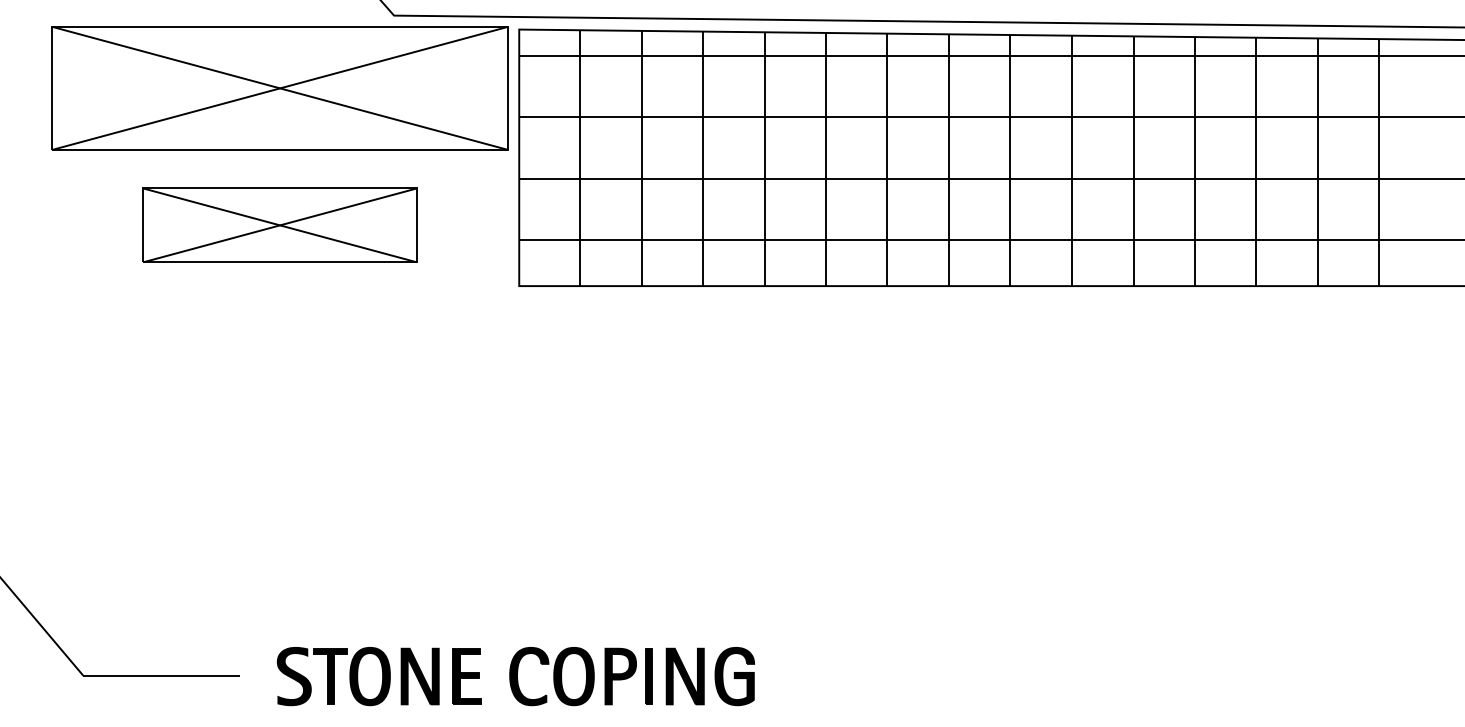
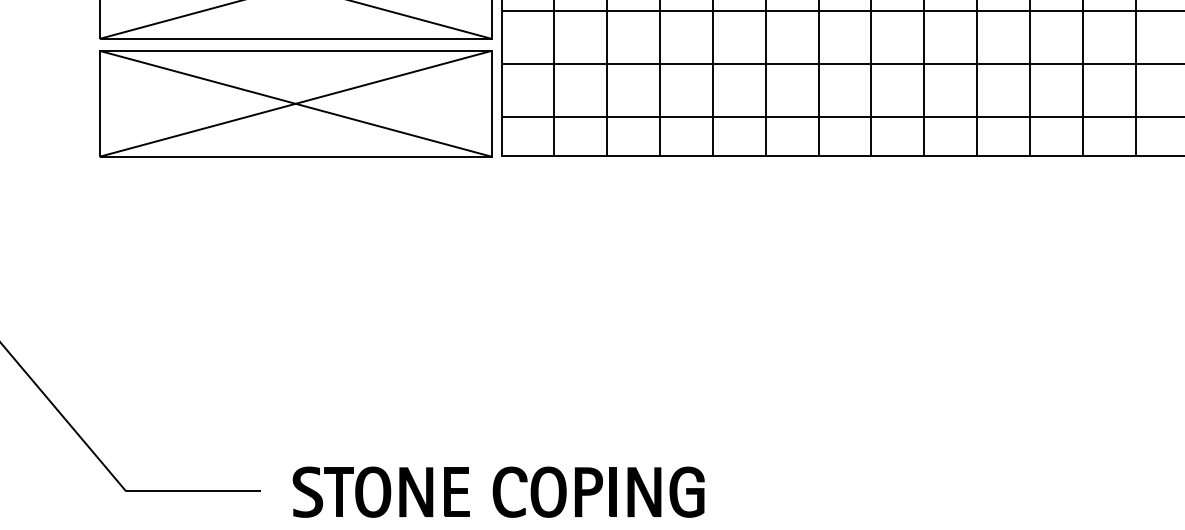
part: (279, 225) -> (295, 103), size x1.67

